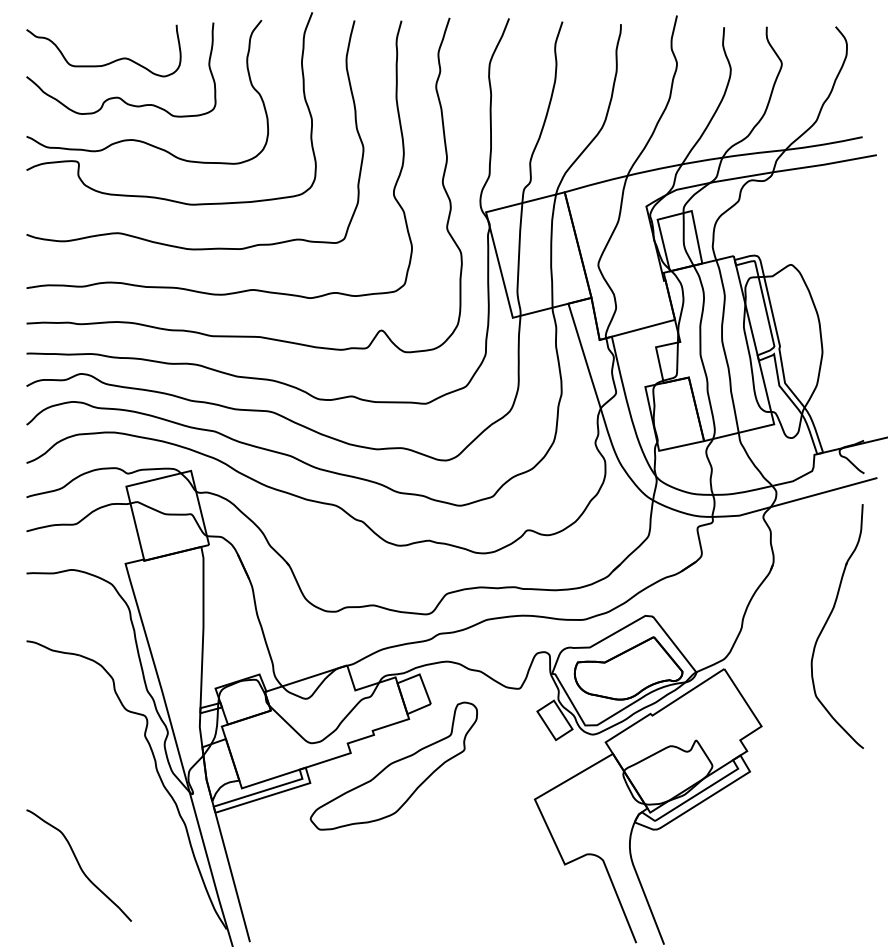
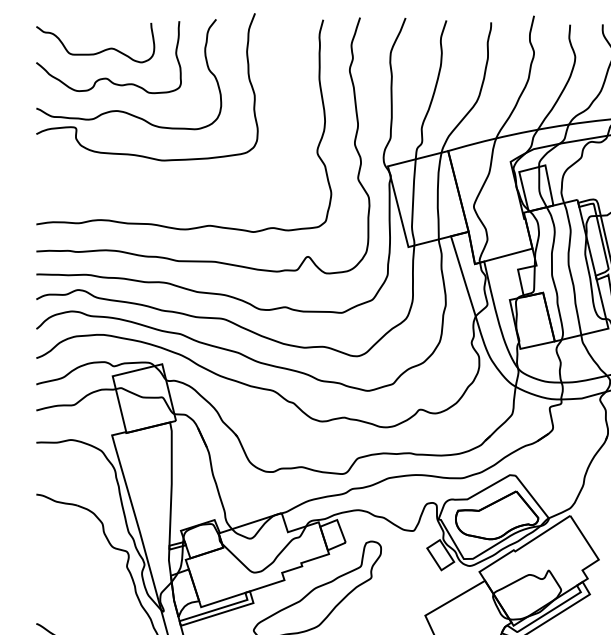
curve: (175, 245) -> (150, 191), removed

